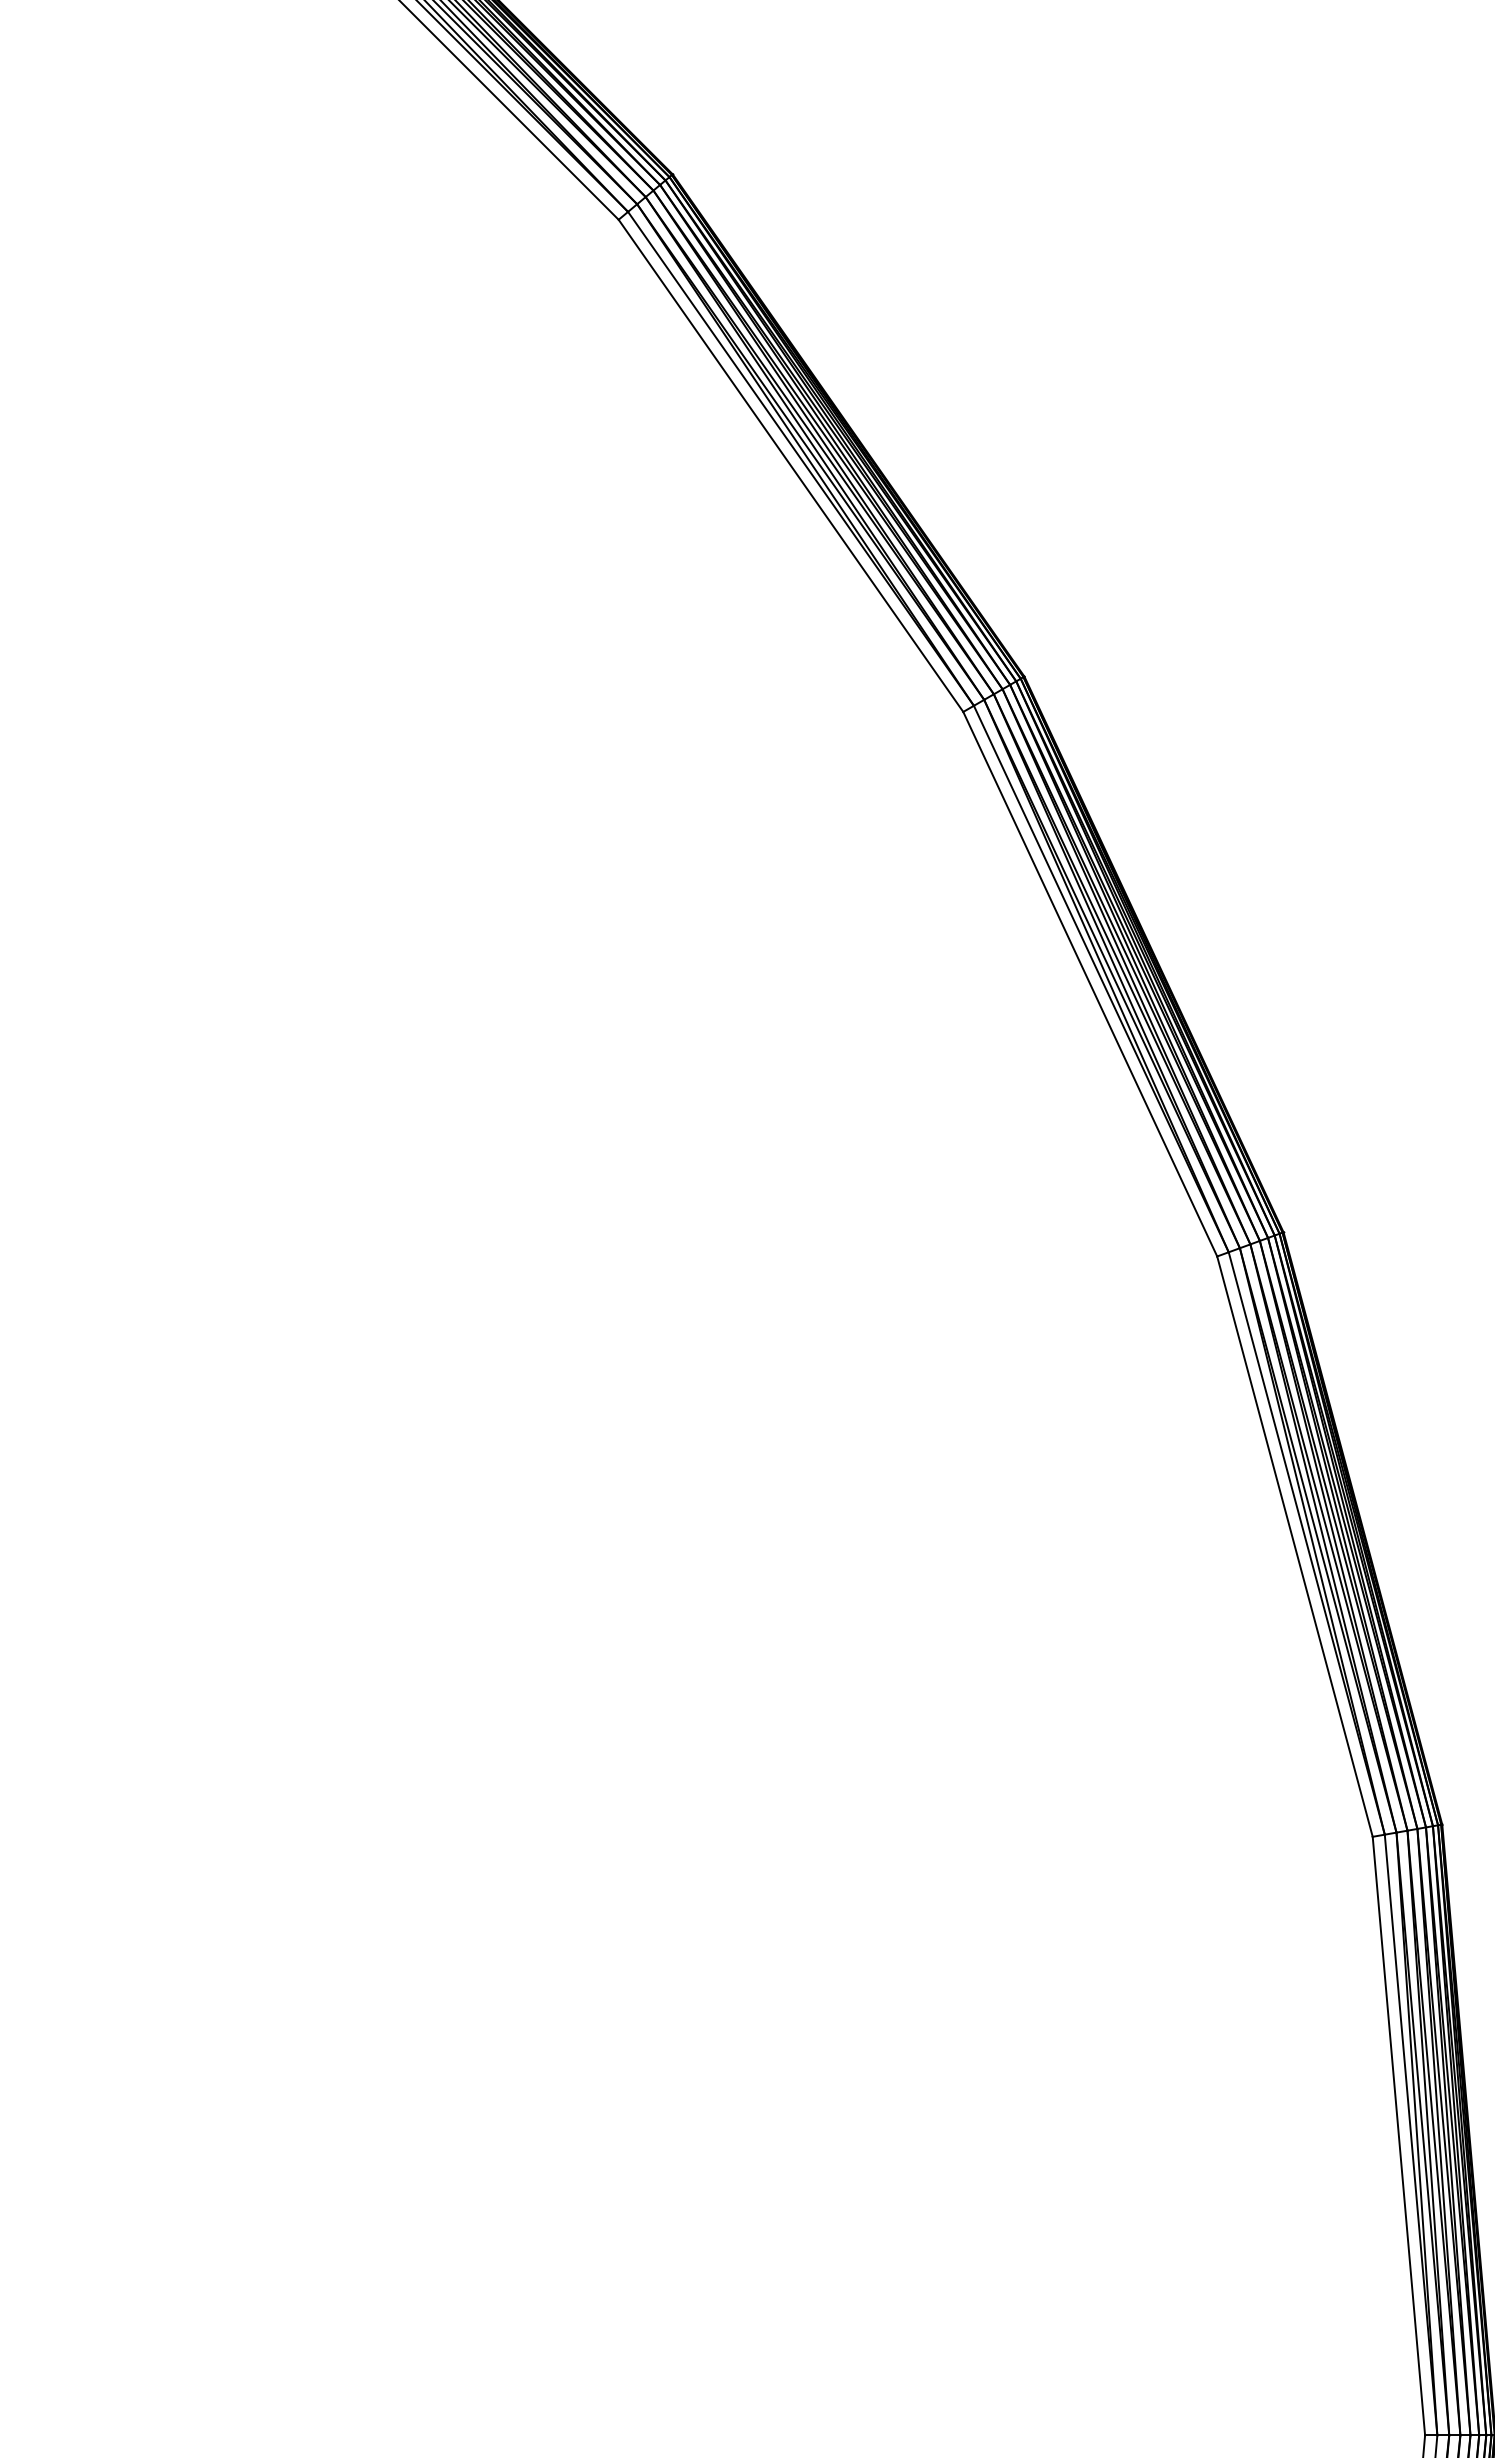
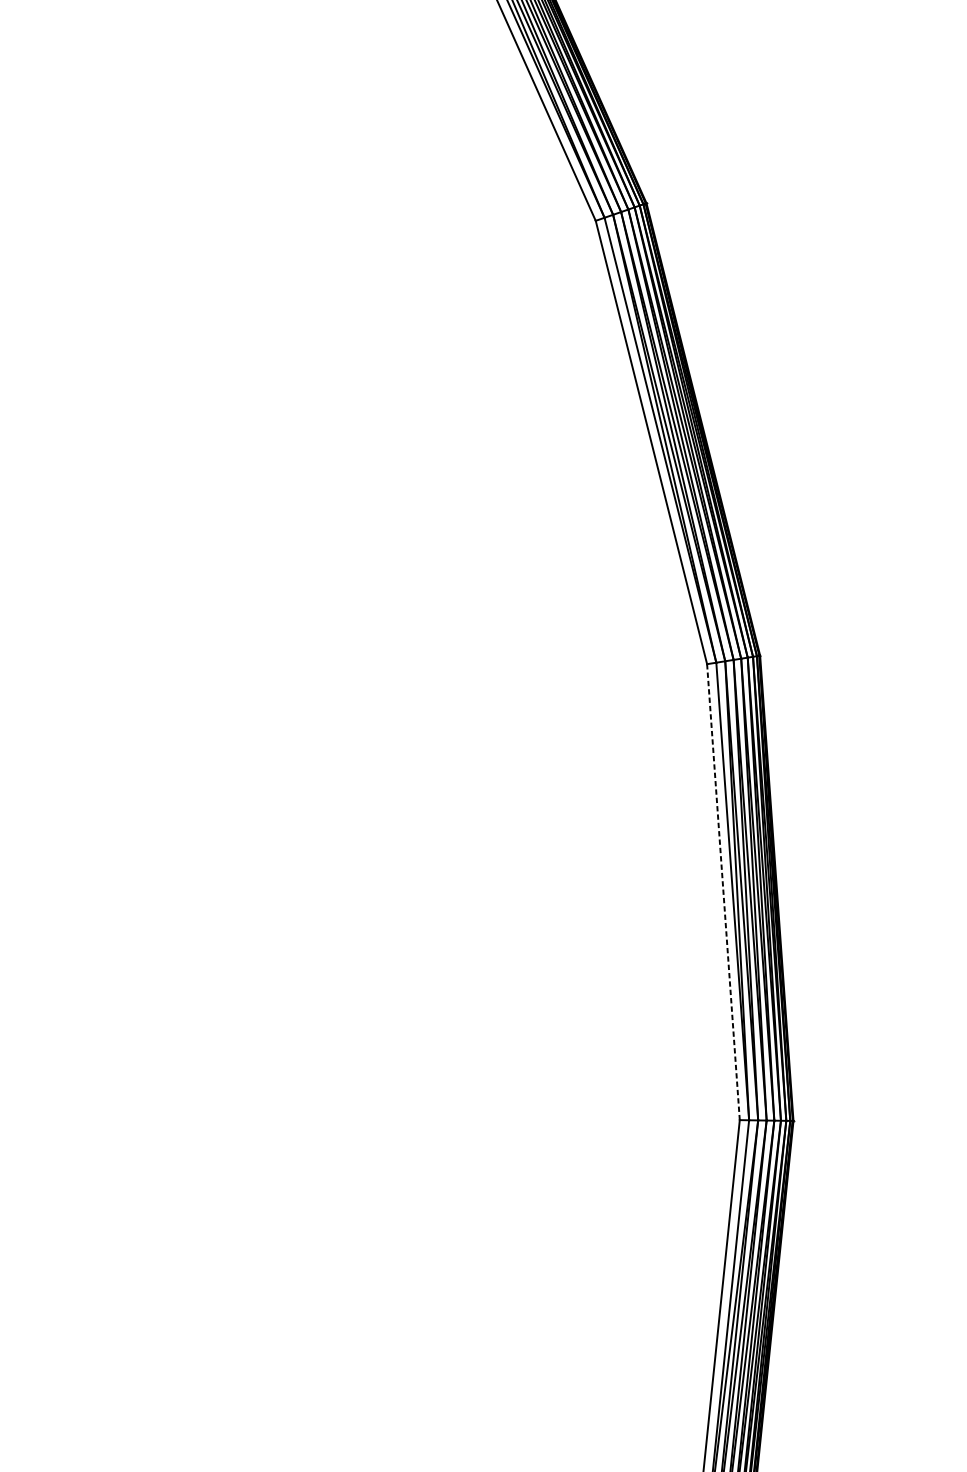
line: (1295, 1547) -> (723, 892), solid -> dashed

